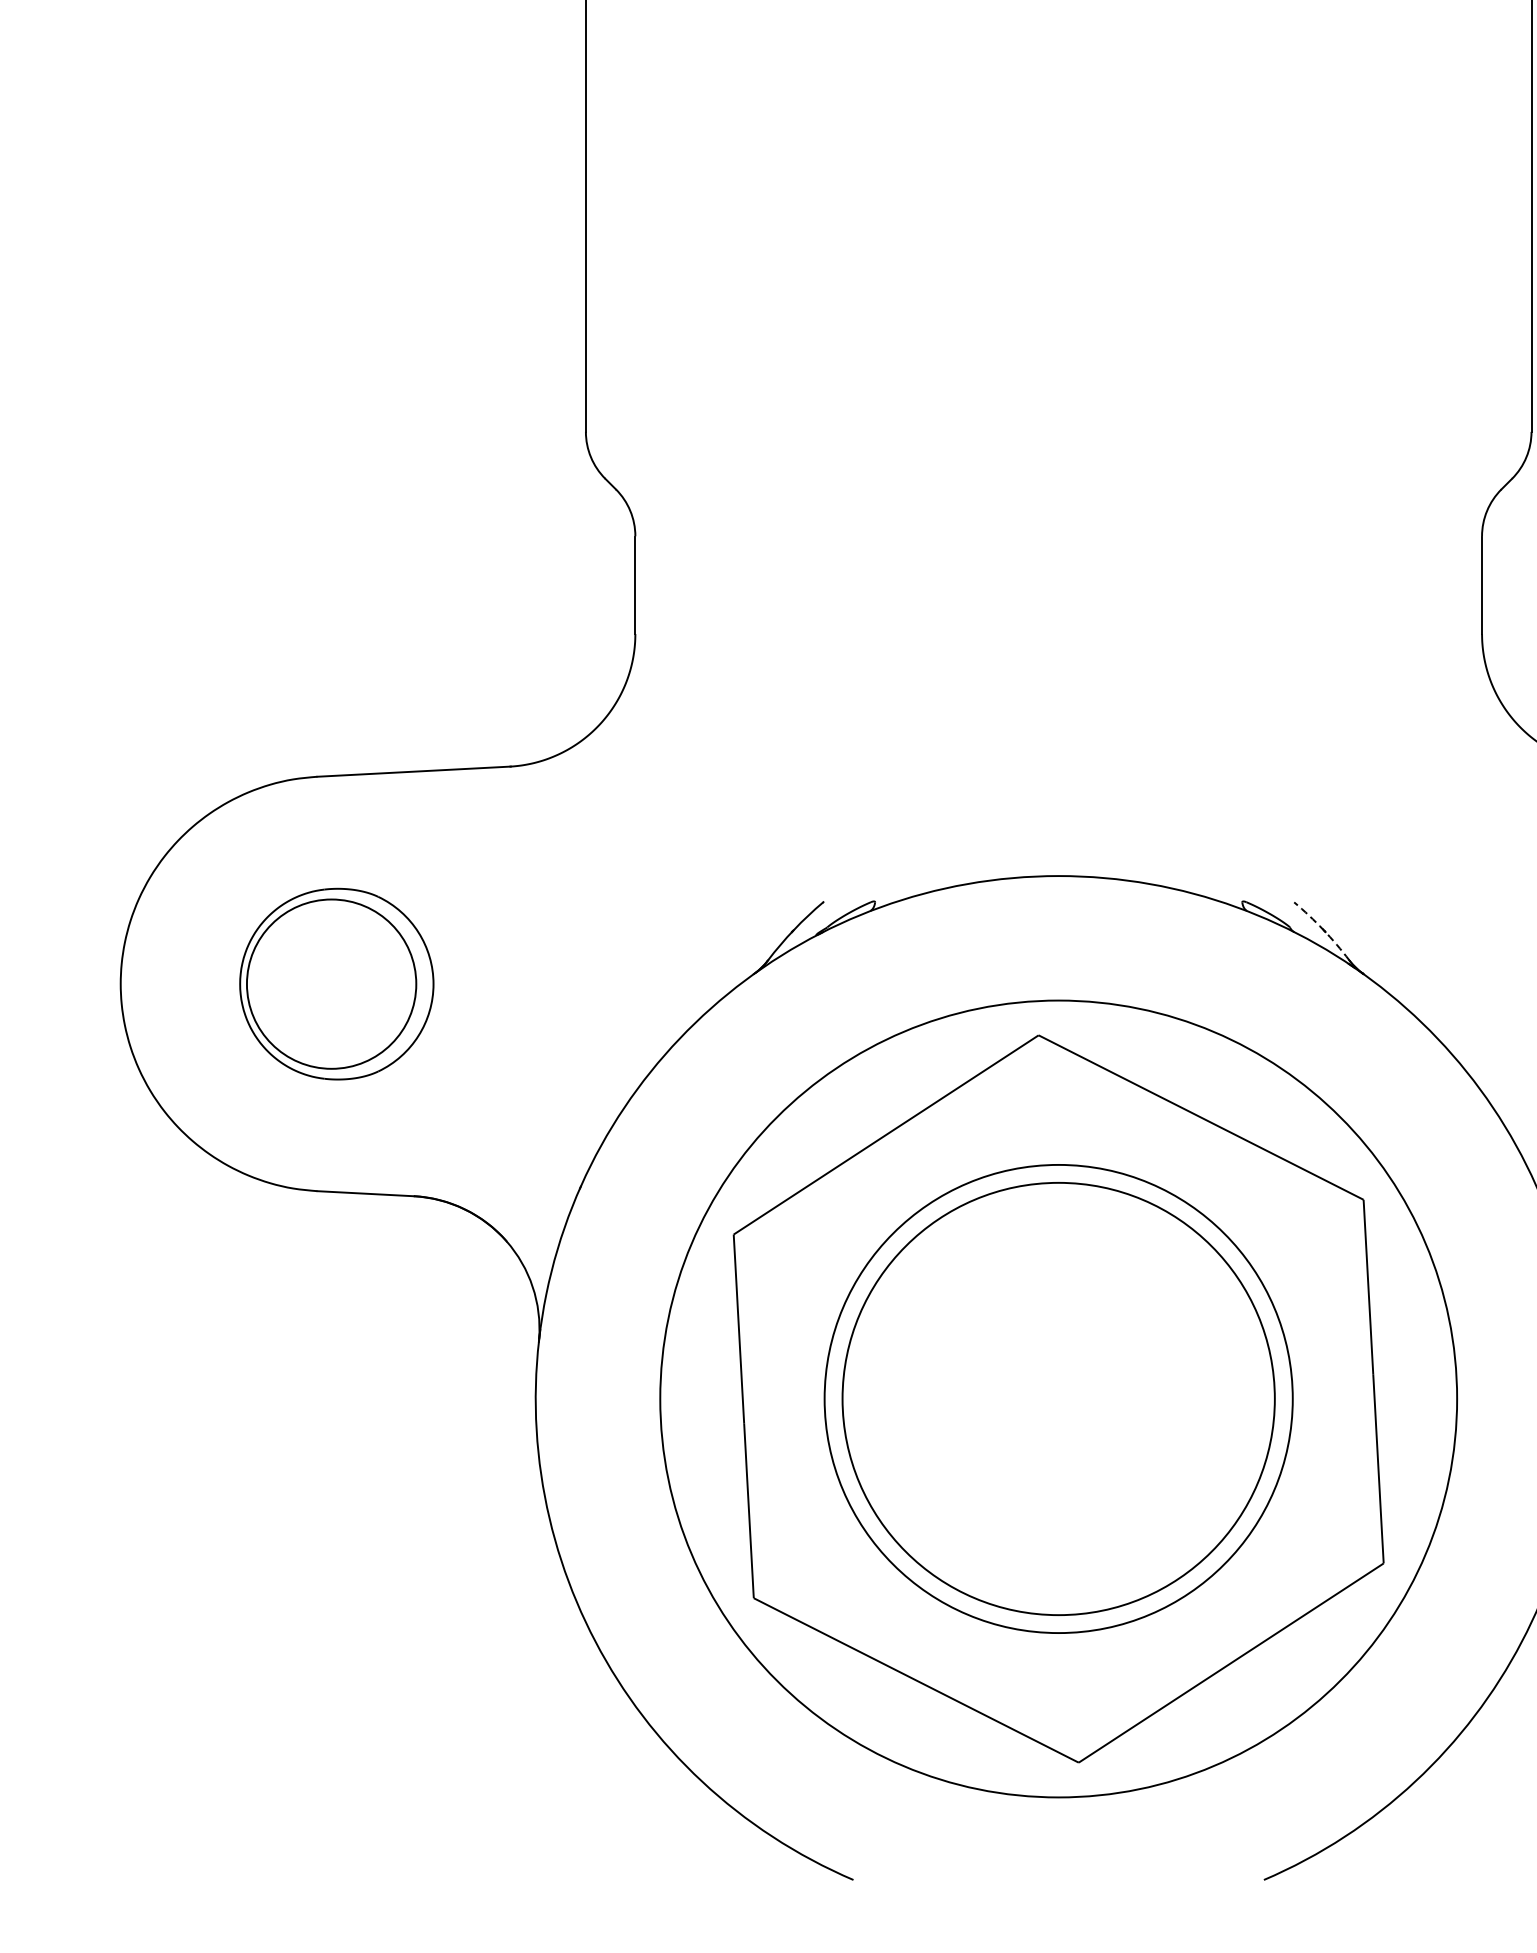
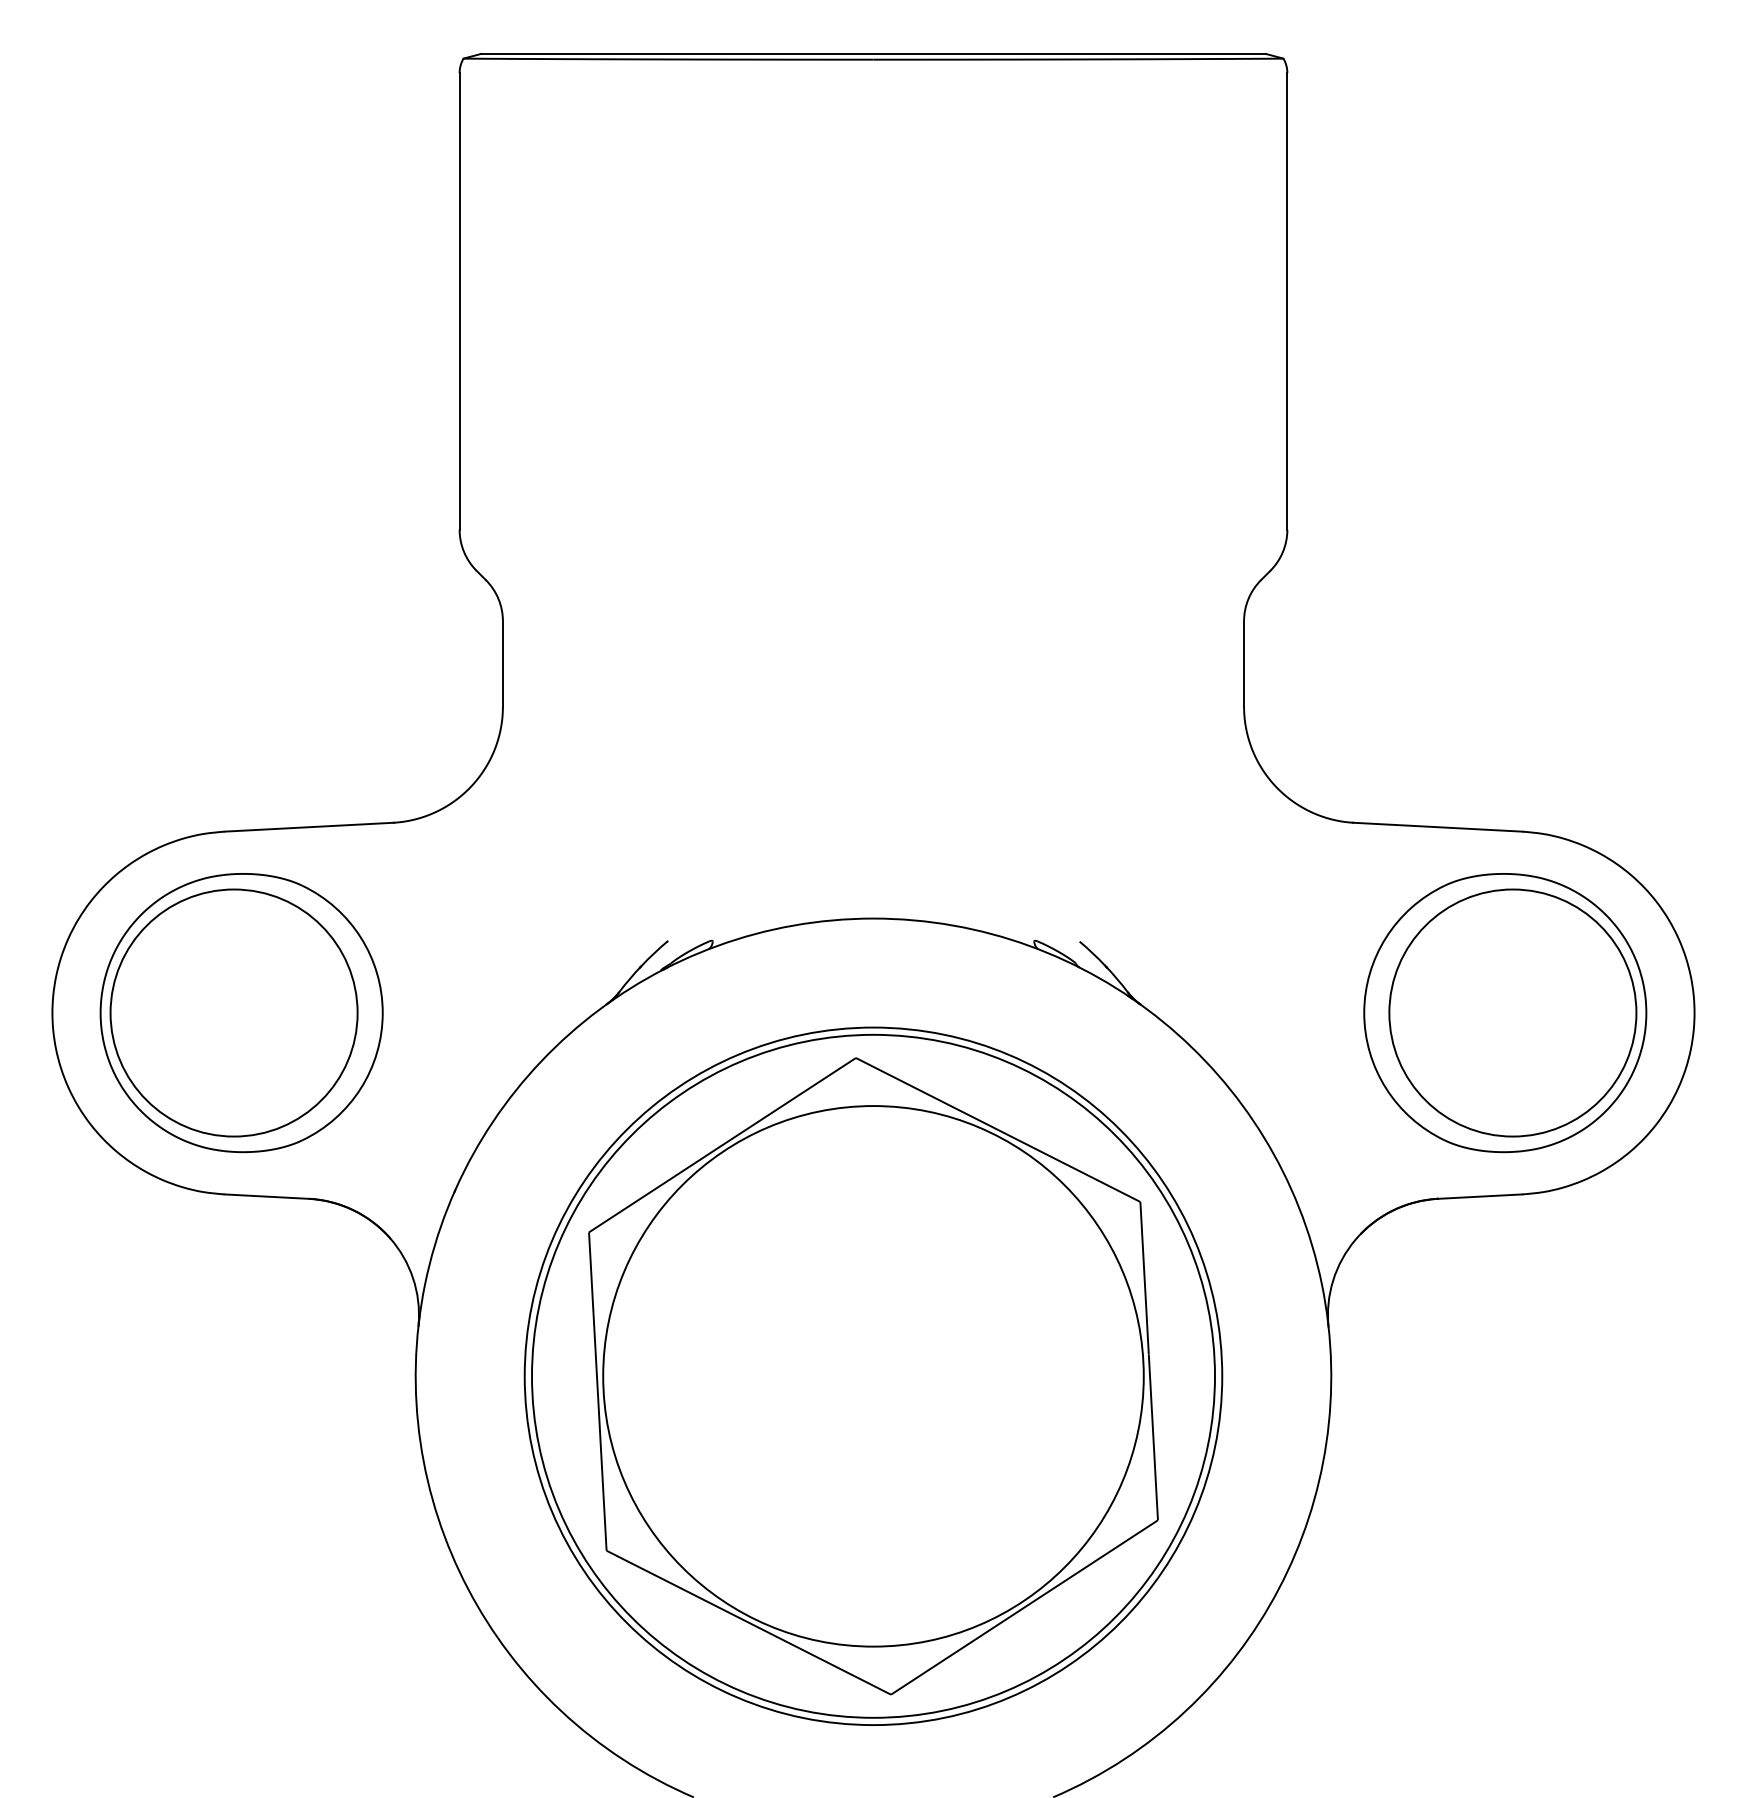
arc: (1323, 929) -> (1105, 965), dashed -> solid
part: (336, 984) -> (241, 1013), size x1.67
circle: (1058, 1398) -> (873, 1375), size x1.67
circle: (1058, 1399) -> (873, 1376), size x1.43

